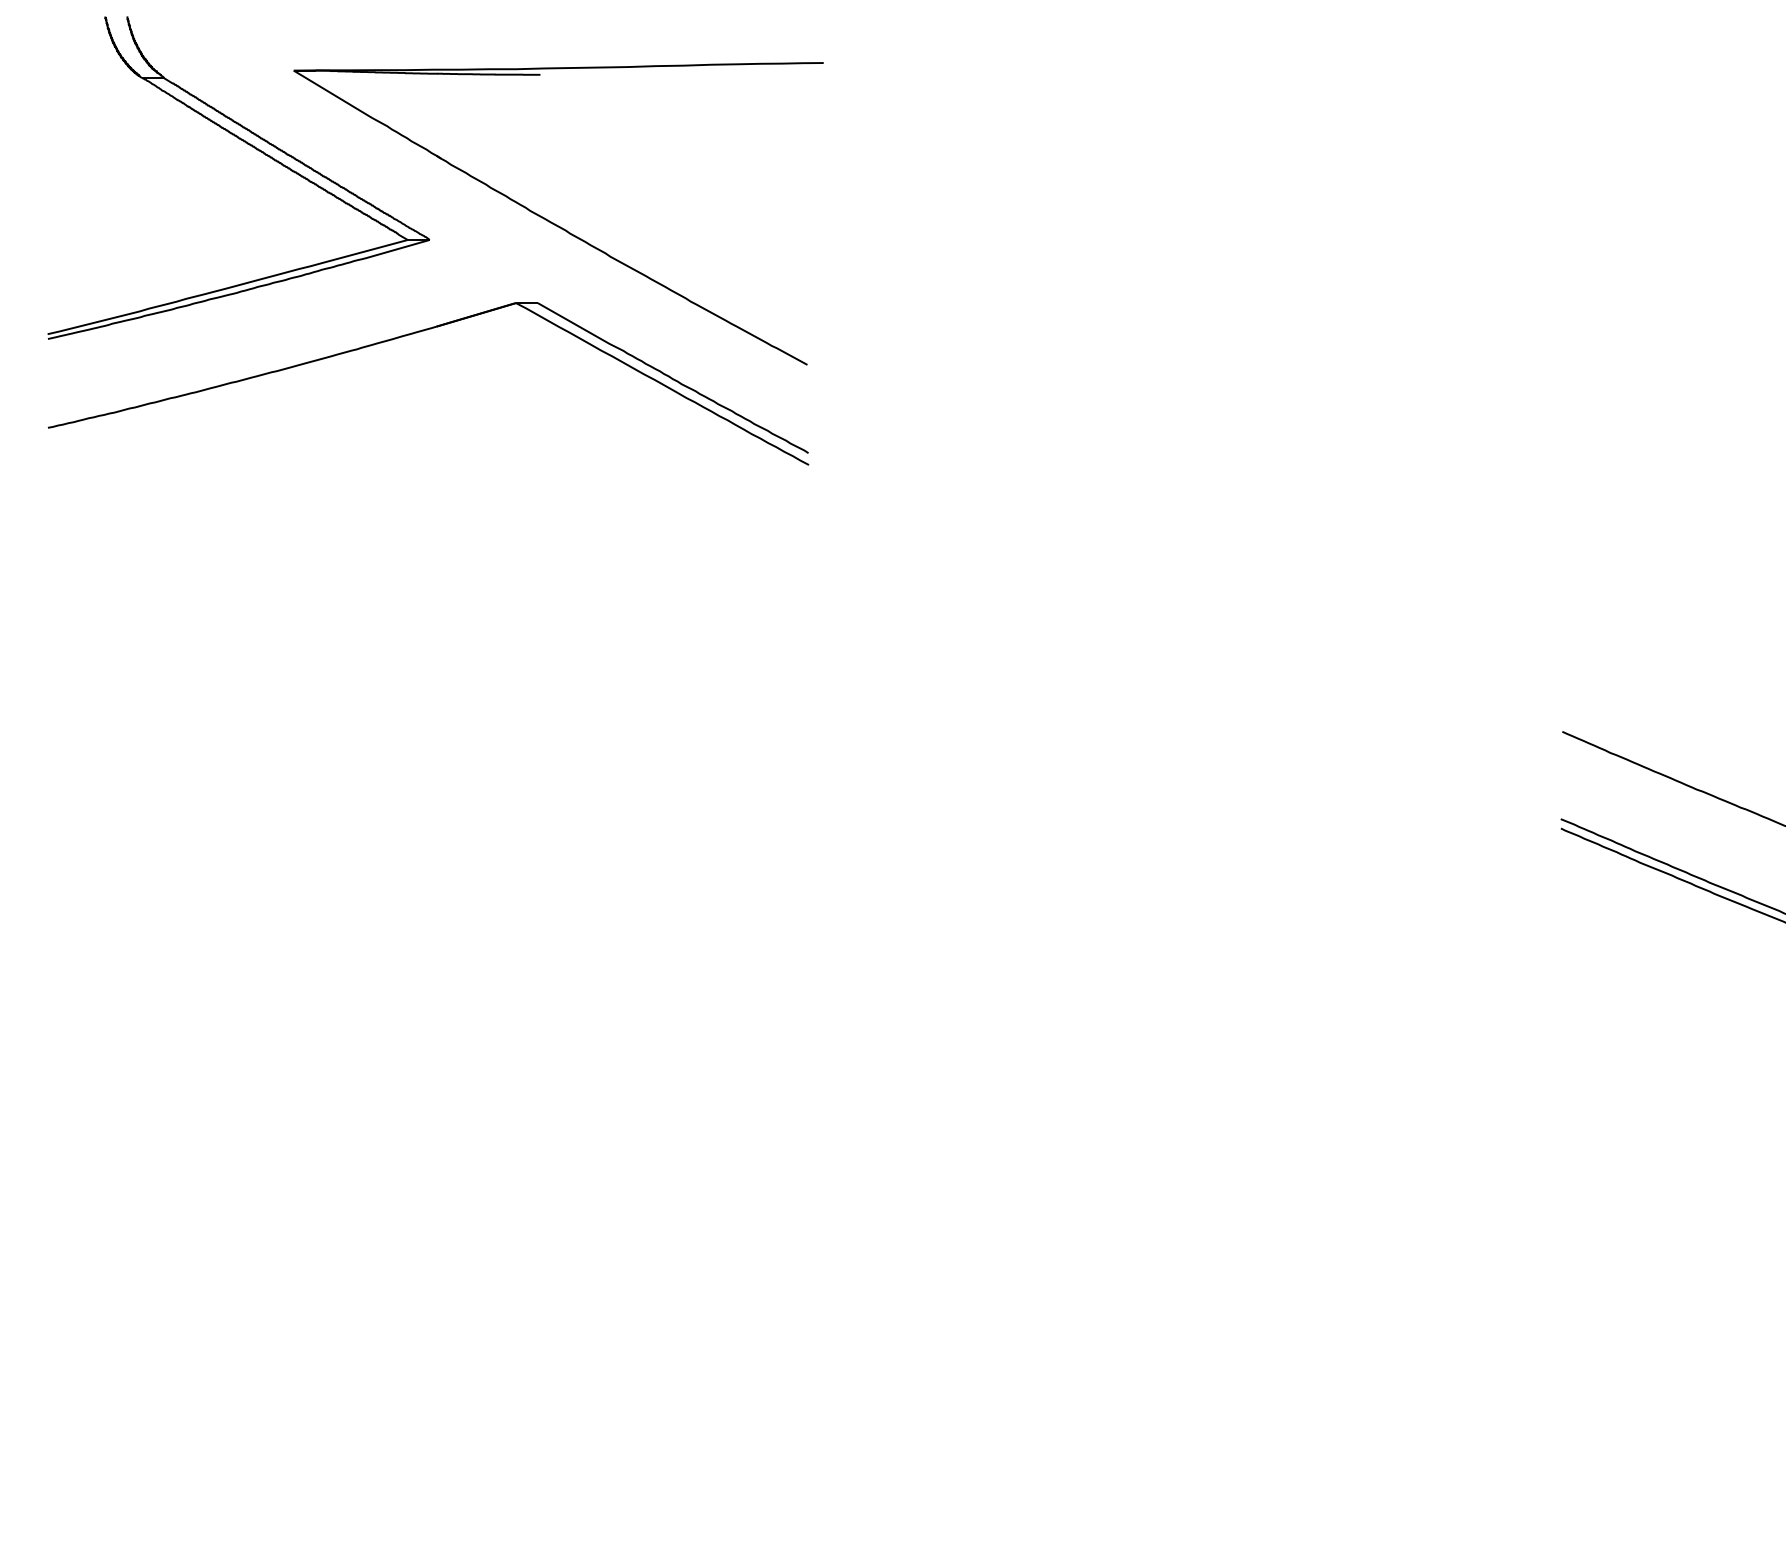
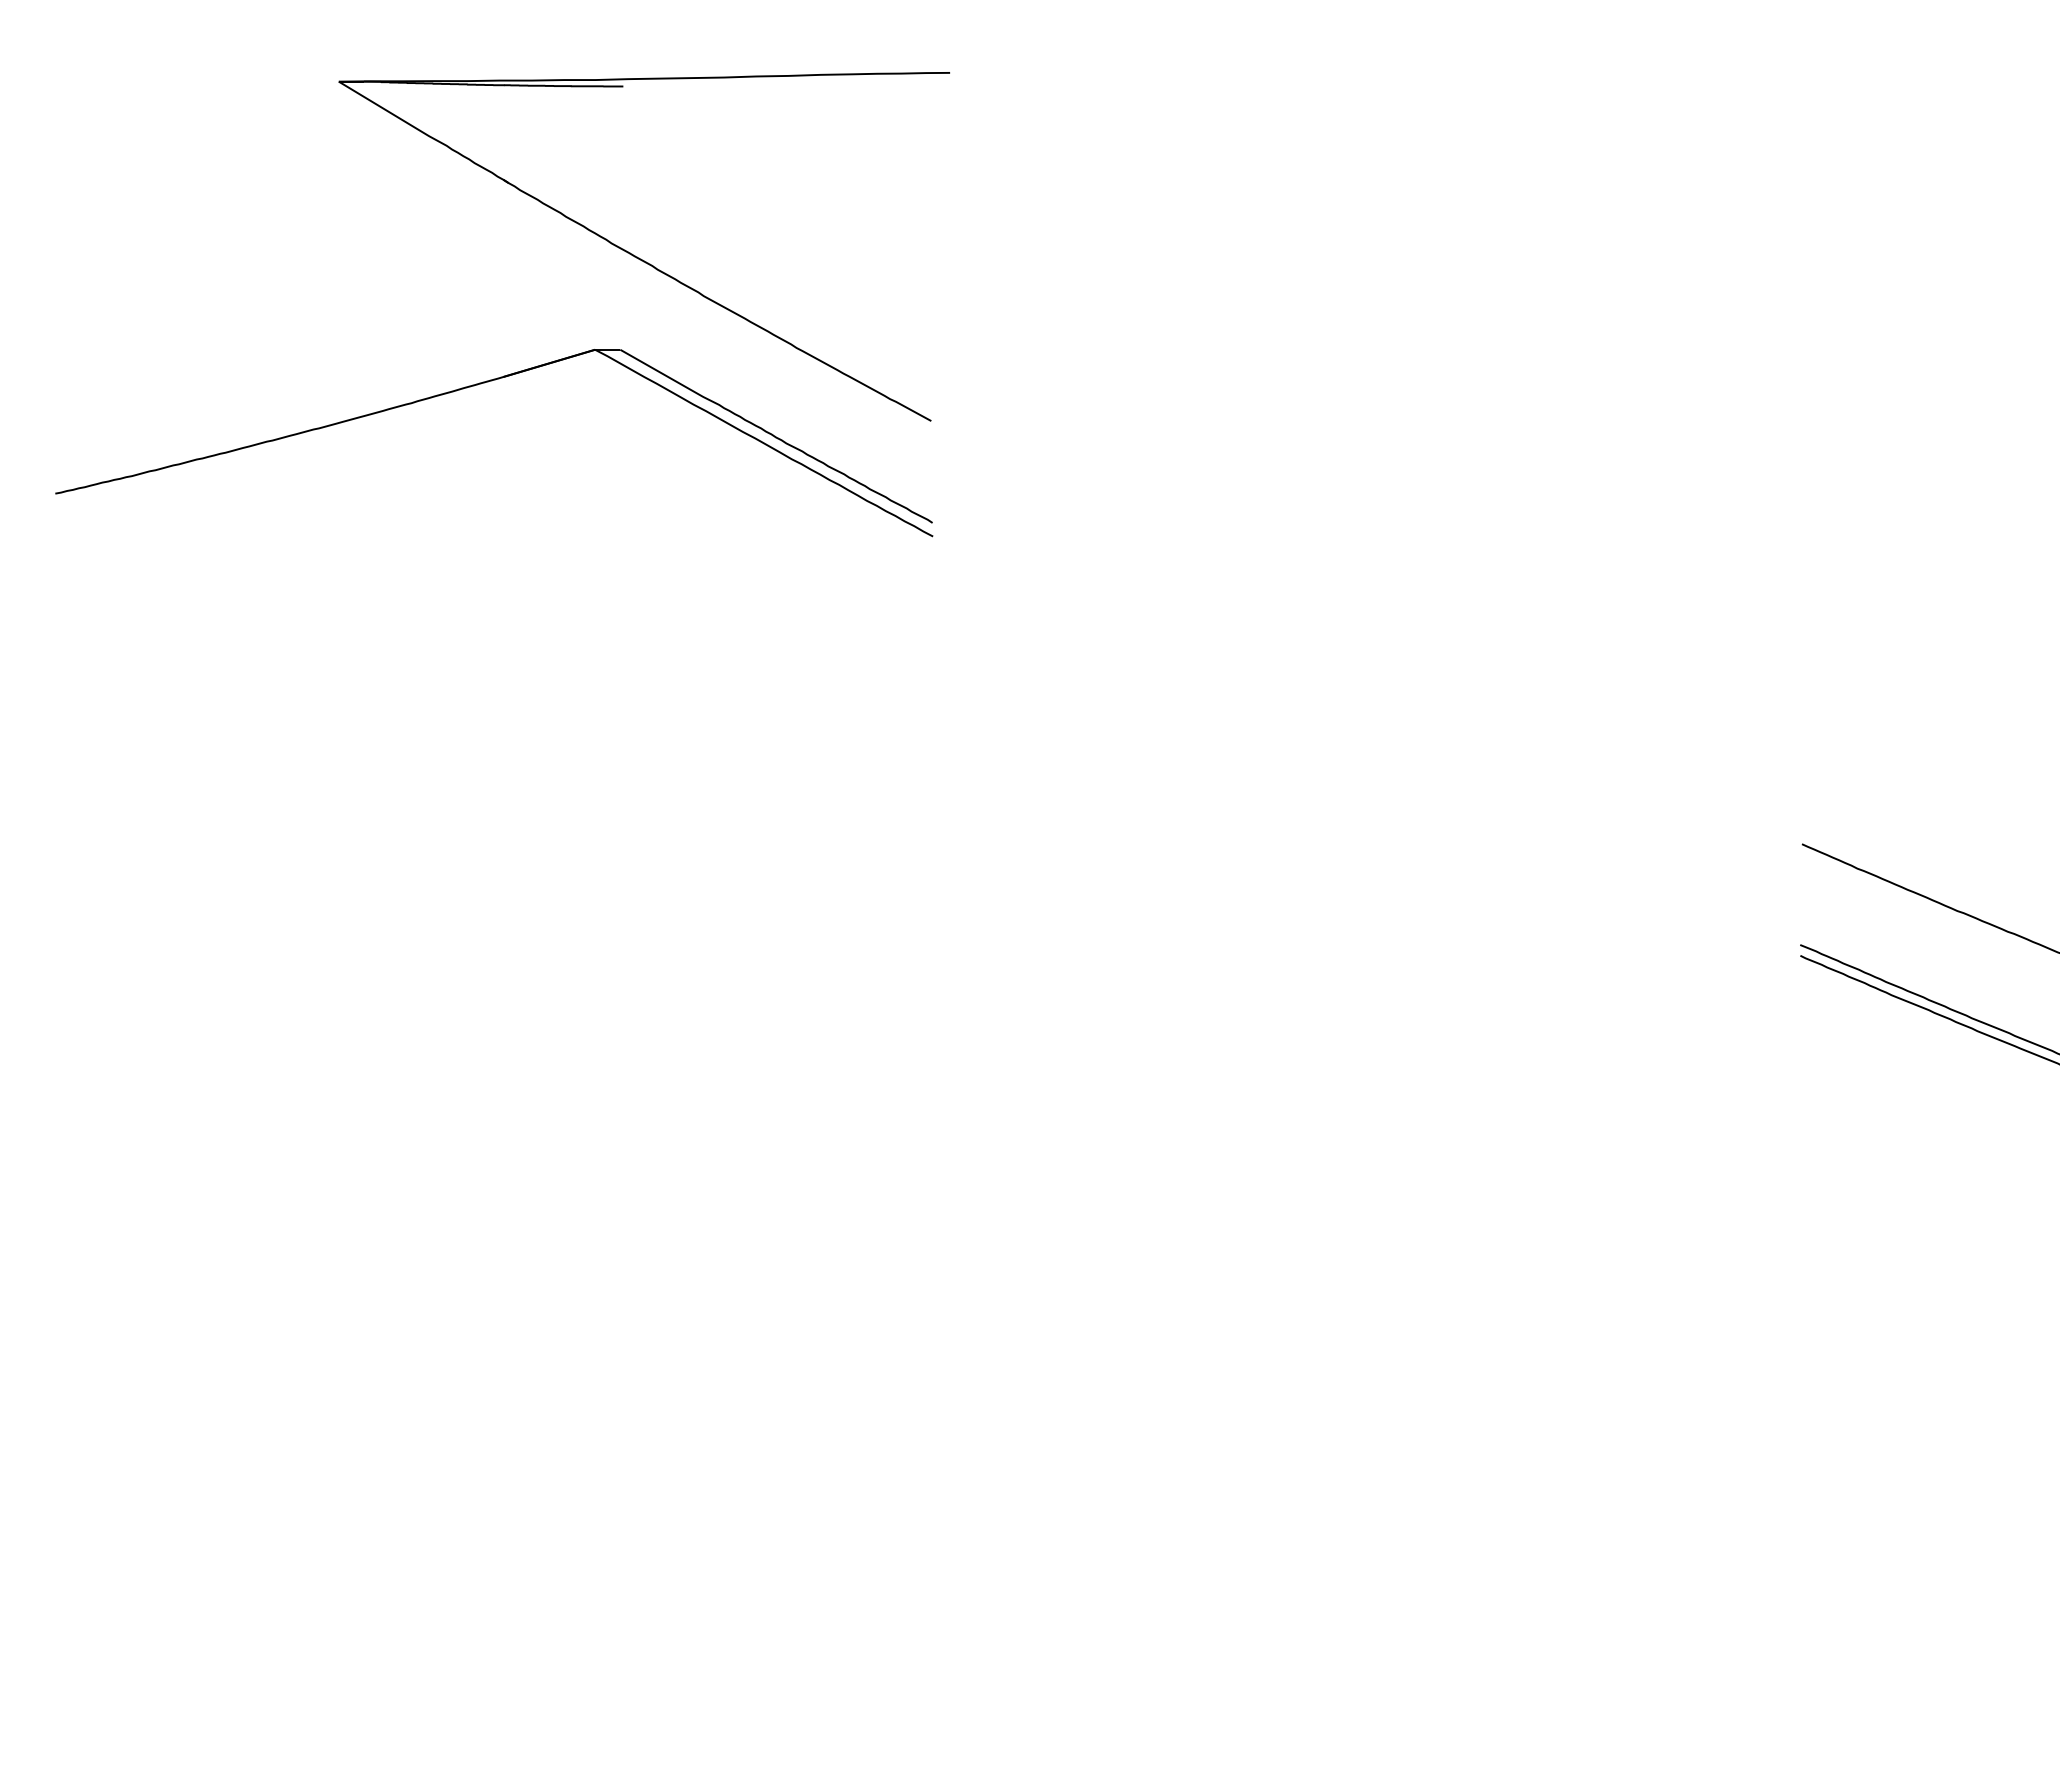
part: (256, 150) -> (295, 173), removed

